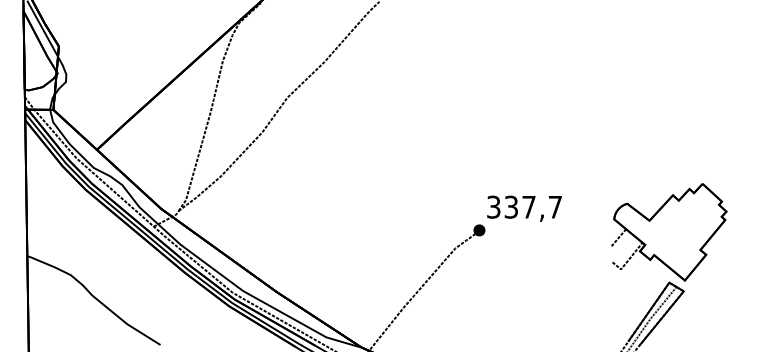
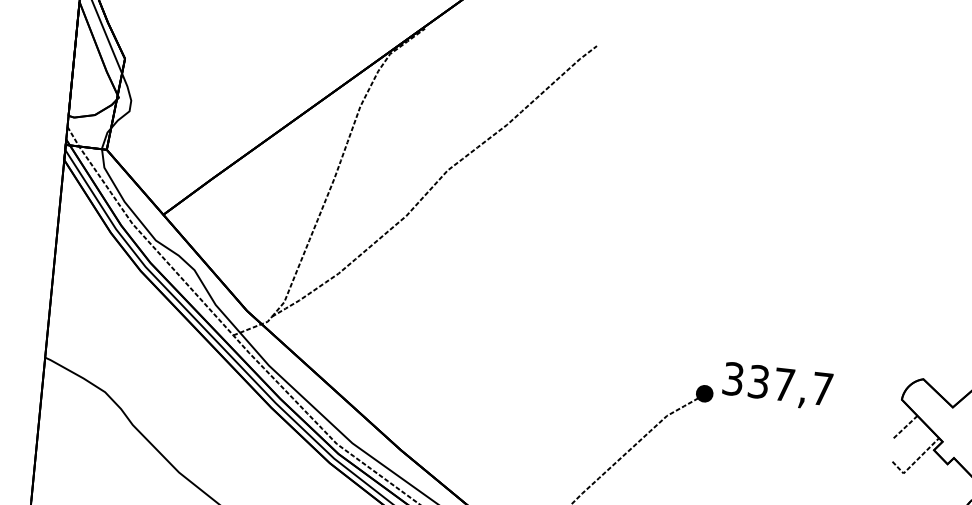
text: (524, 208) -> (777, 385), moved

